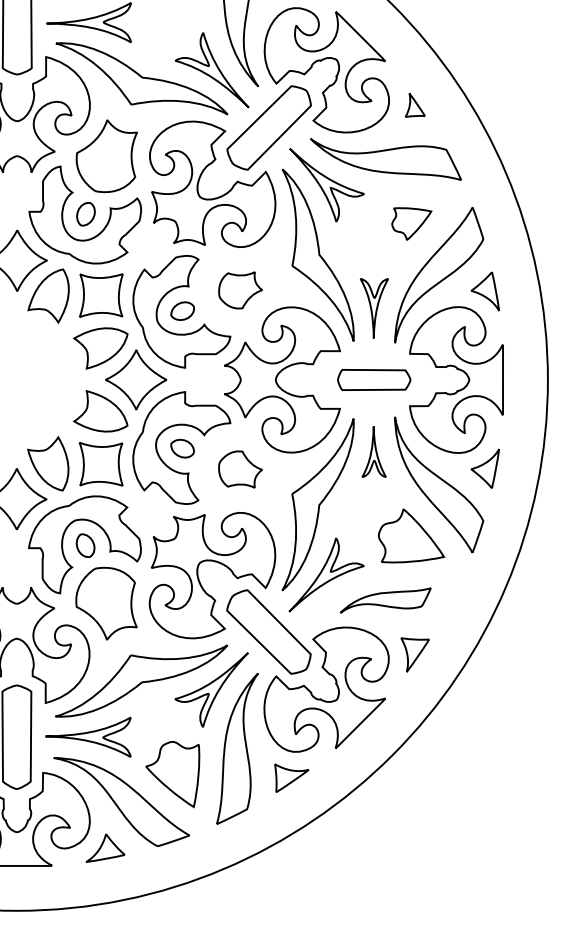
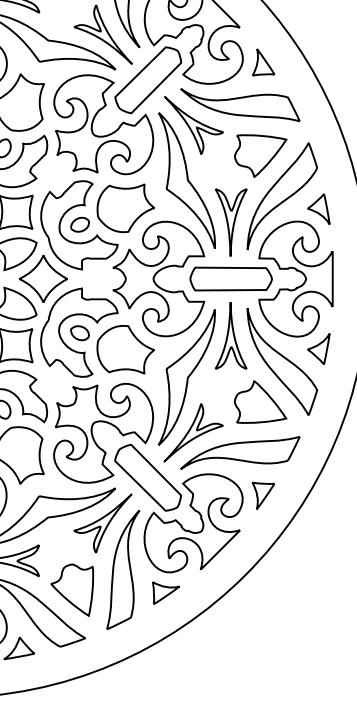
part: (414, 105) -> (262, 62), size x1.43
part: (411, 223) -> (260, 155), size x1.67
part: (240, 290) -> (125, 208), size x1.67
part: (374, 308) -> (231, 222), size x1.43
part: (373, 379) -> (230, 278), size x1.43
part: (373, 451) -> (230, 335), size x1.67
part: (240, 469) -> (125, 349), size x1.67
part: (385, 600) -> (240, 452), size x1.67

